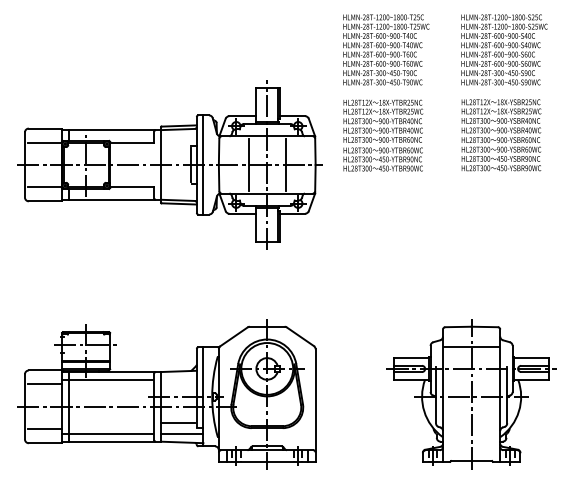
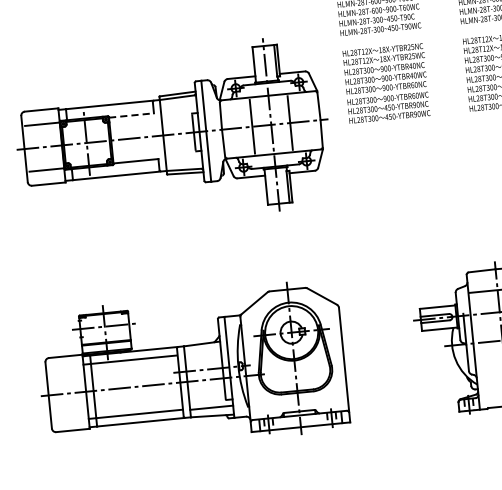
line: (132, 142) -> (131, 115), solid -> dashed
line: (44, 384) -> (66, 370), removed
line: (178, 422) -> (206, 396), removed
line: (44, 429) -> (70, 416), removed

